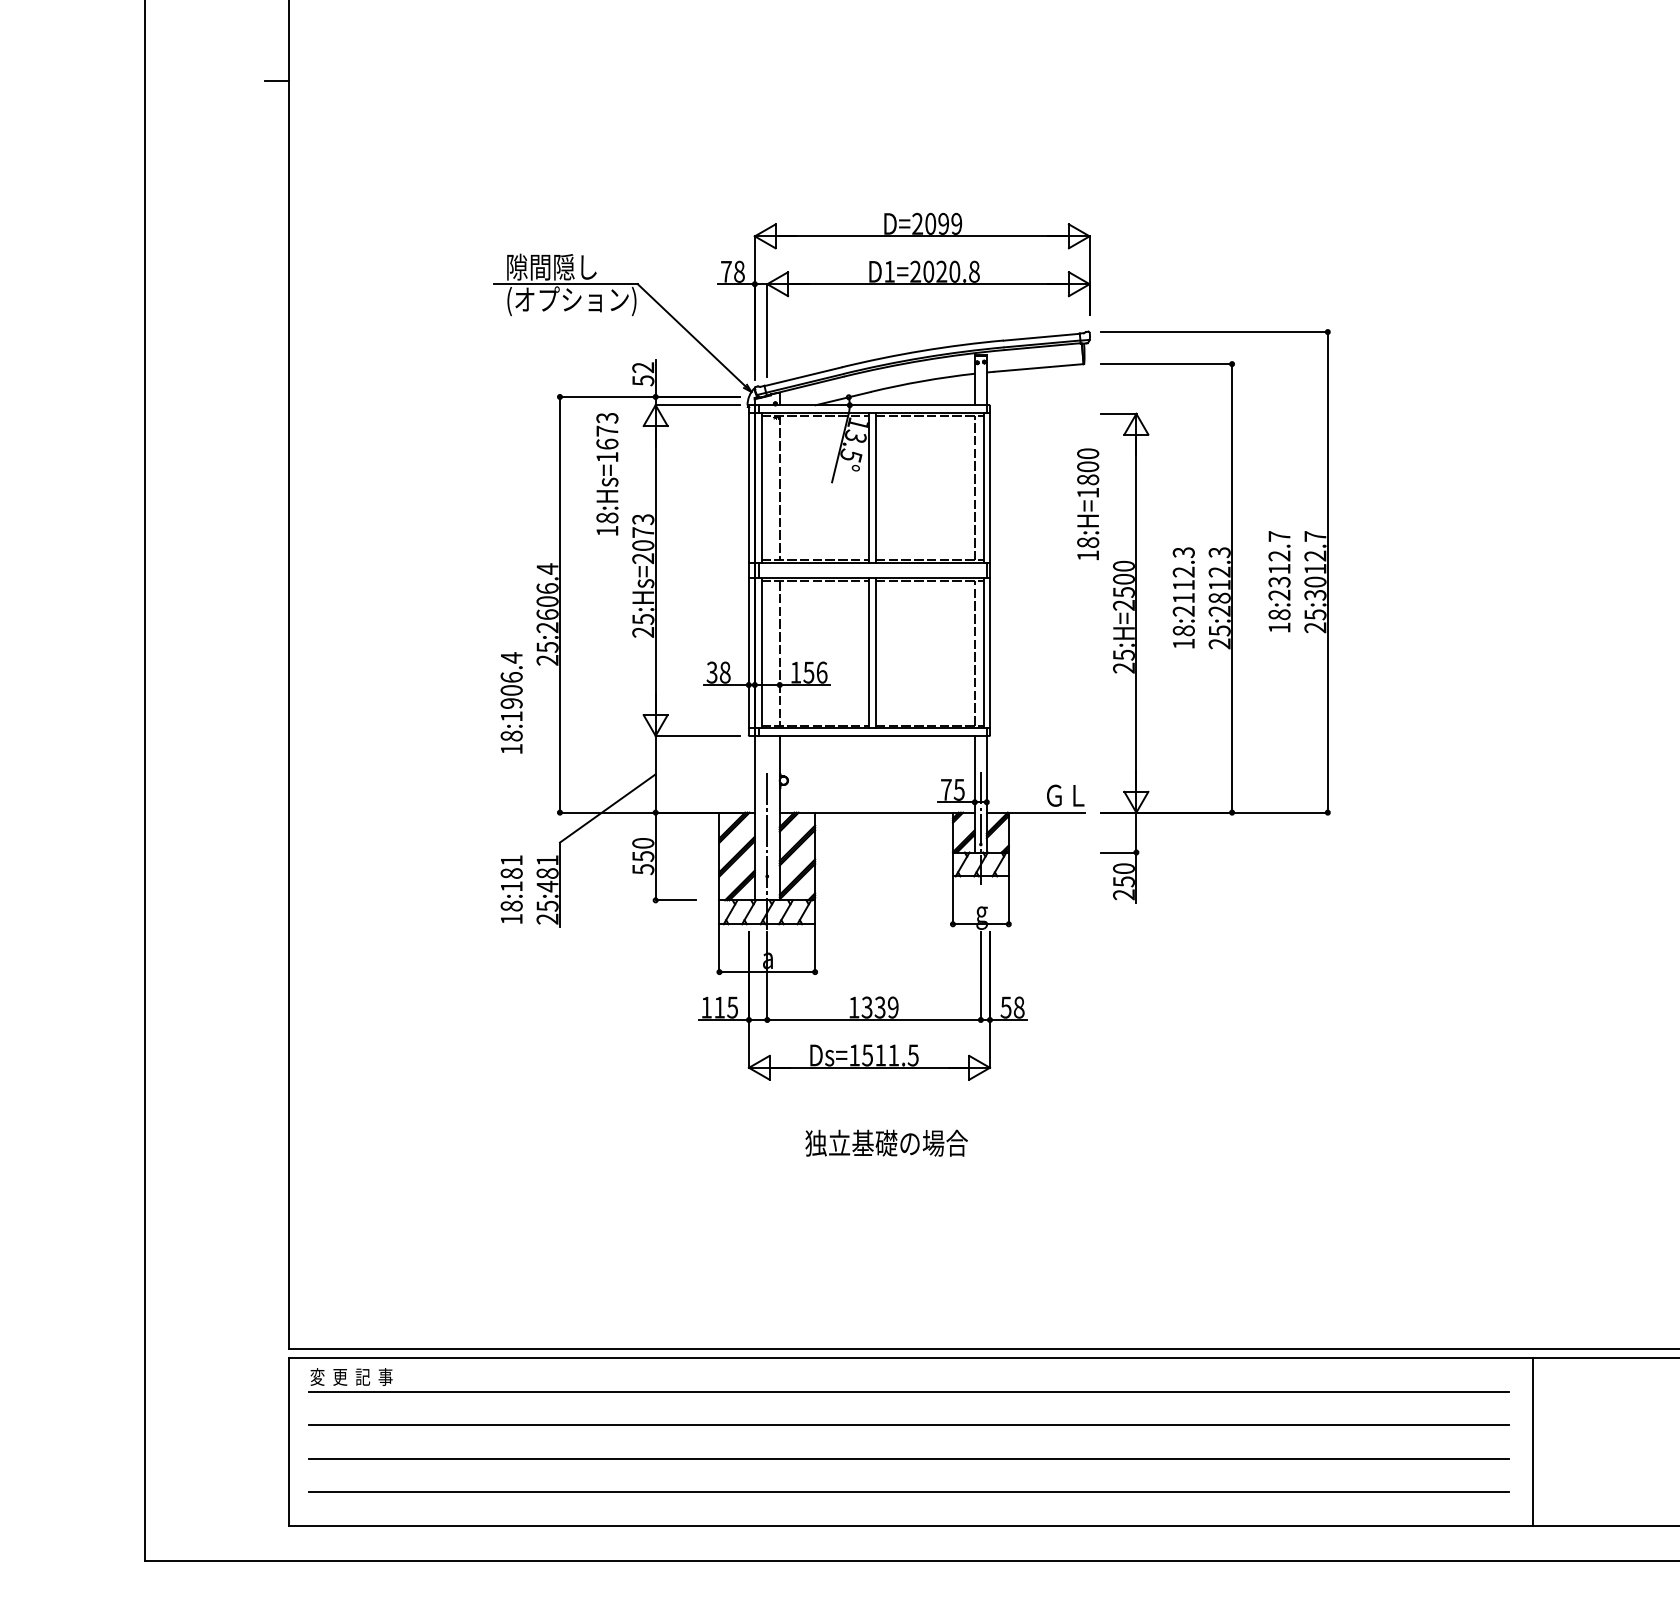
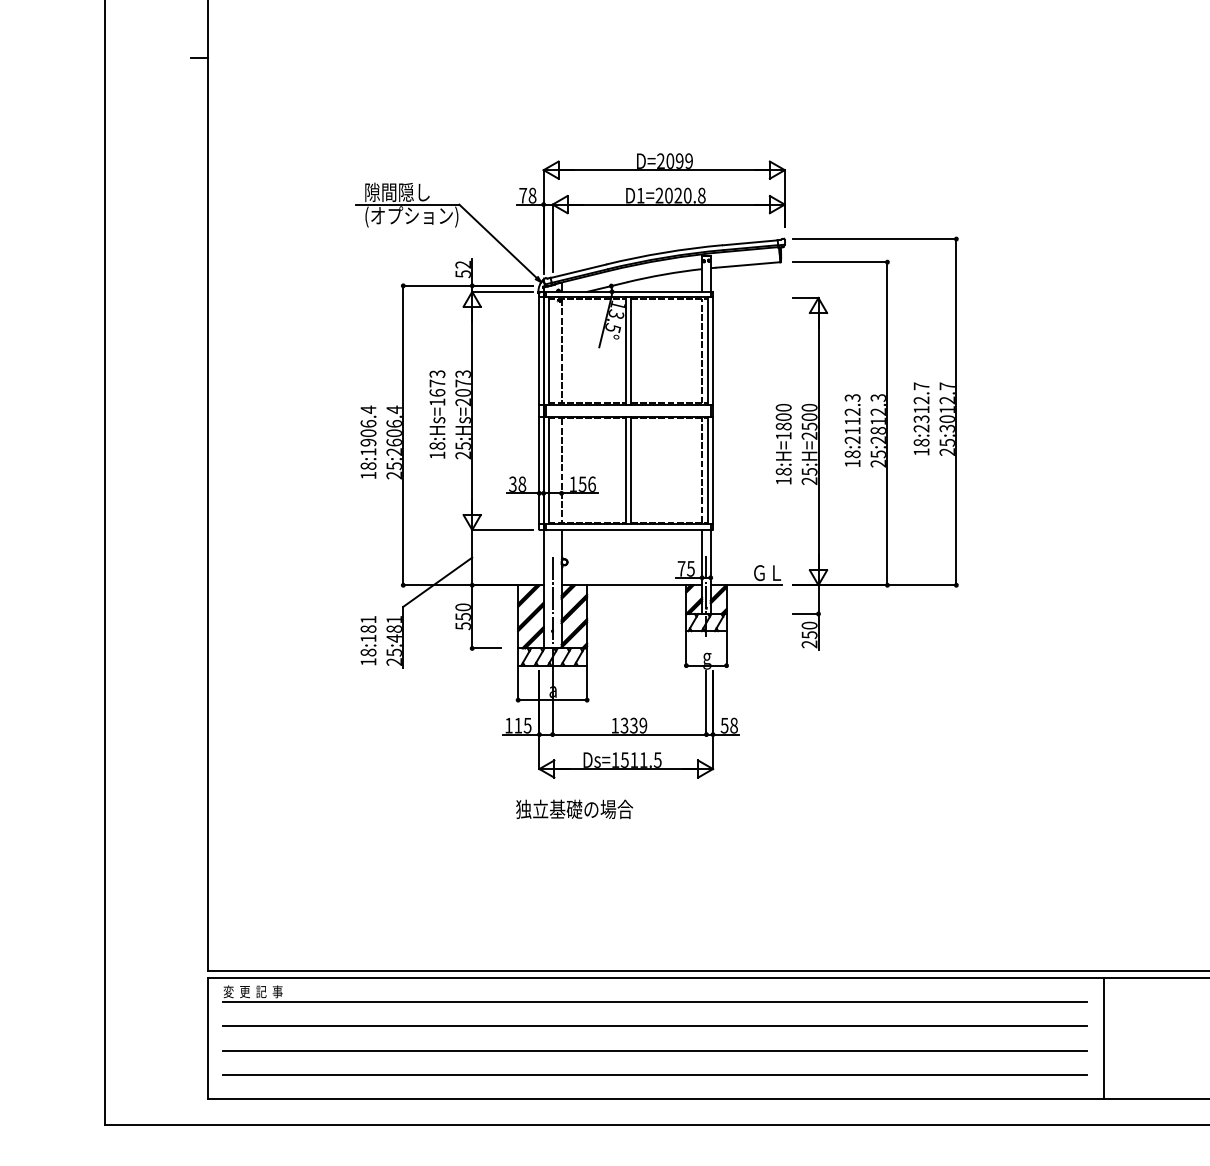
text: (607, 474) -> (437, 414), moved
text: (1087, 504) -> (783, 444), moved
text: (511, 701) -> (368, 441), moved
text: (886, 1143) -> (574, 809), moved

